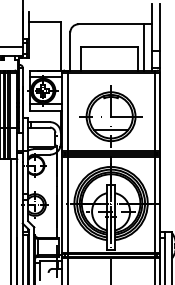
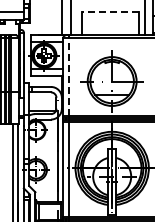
line: (109, 47) -> (110, 12), solid -> dashed
line: (67, 111) -> (68, 76), solid -> dashed

